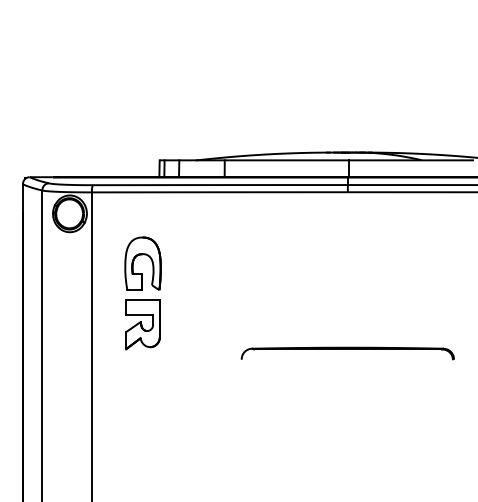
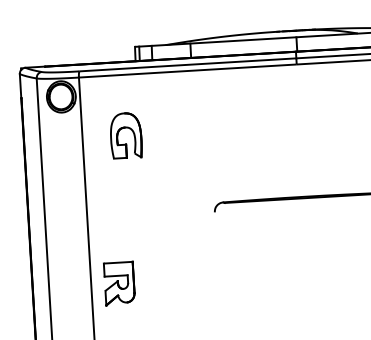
part: (142, 324) -> (119, 283), moved

